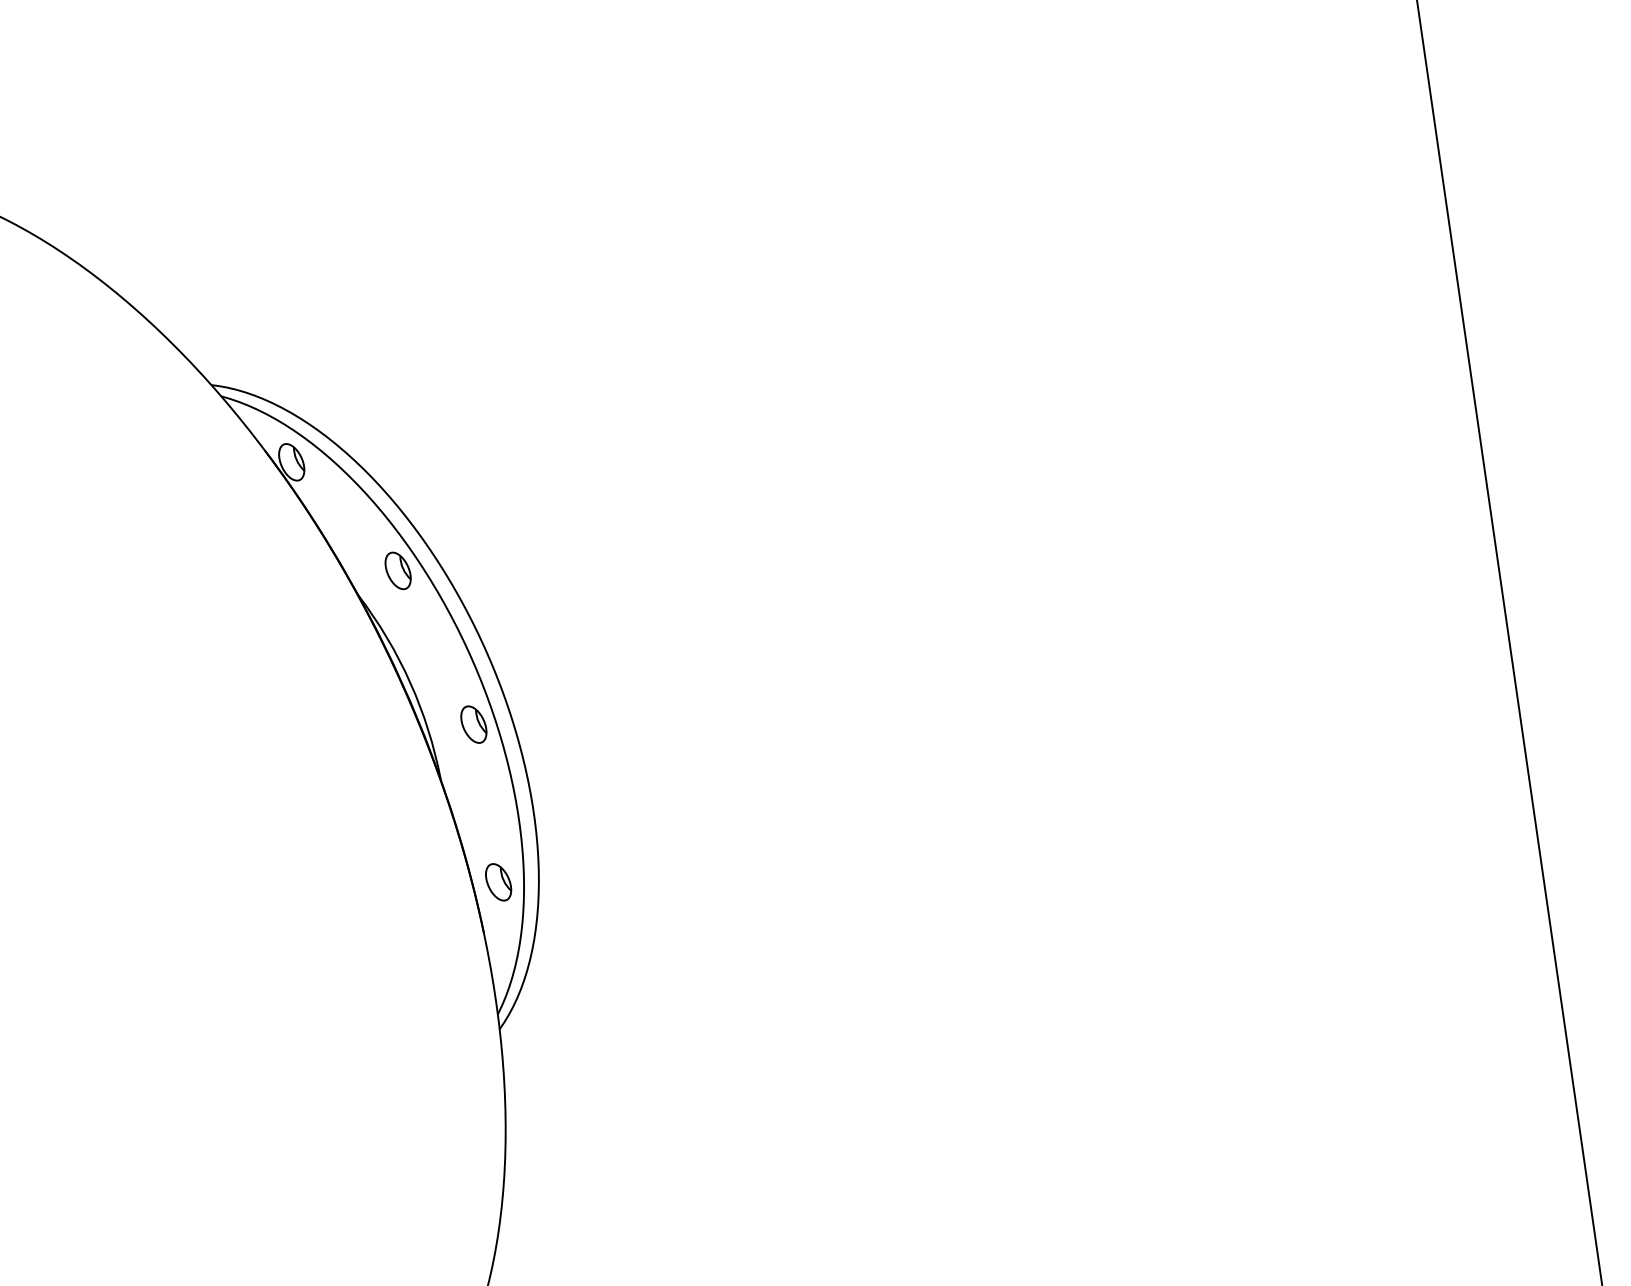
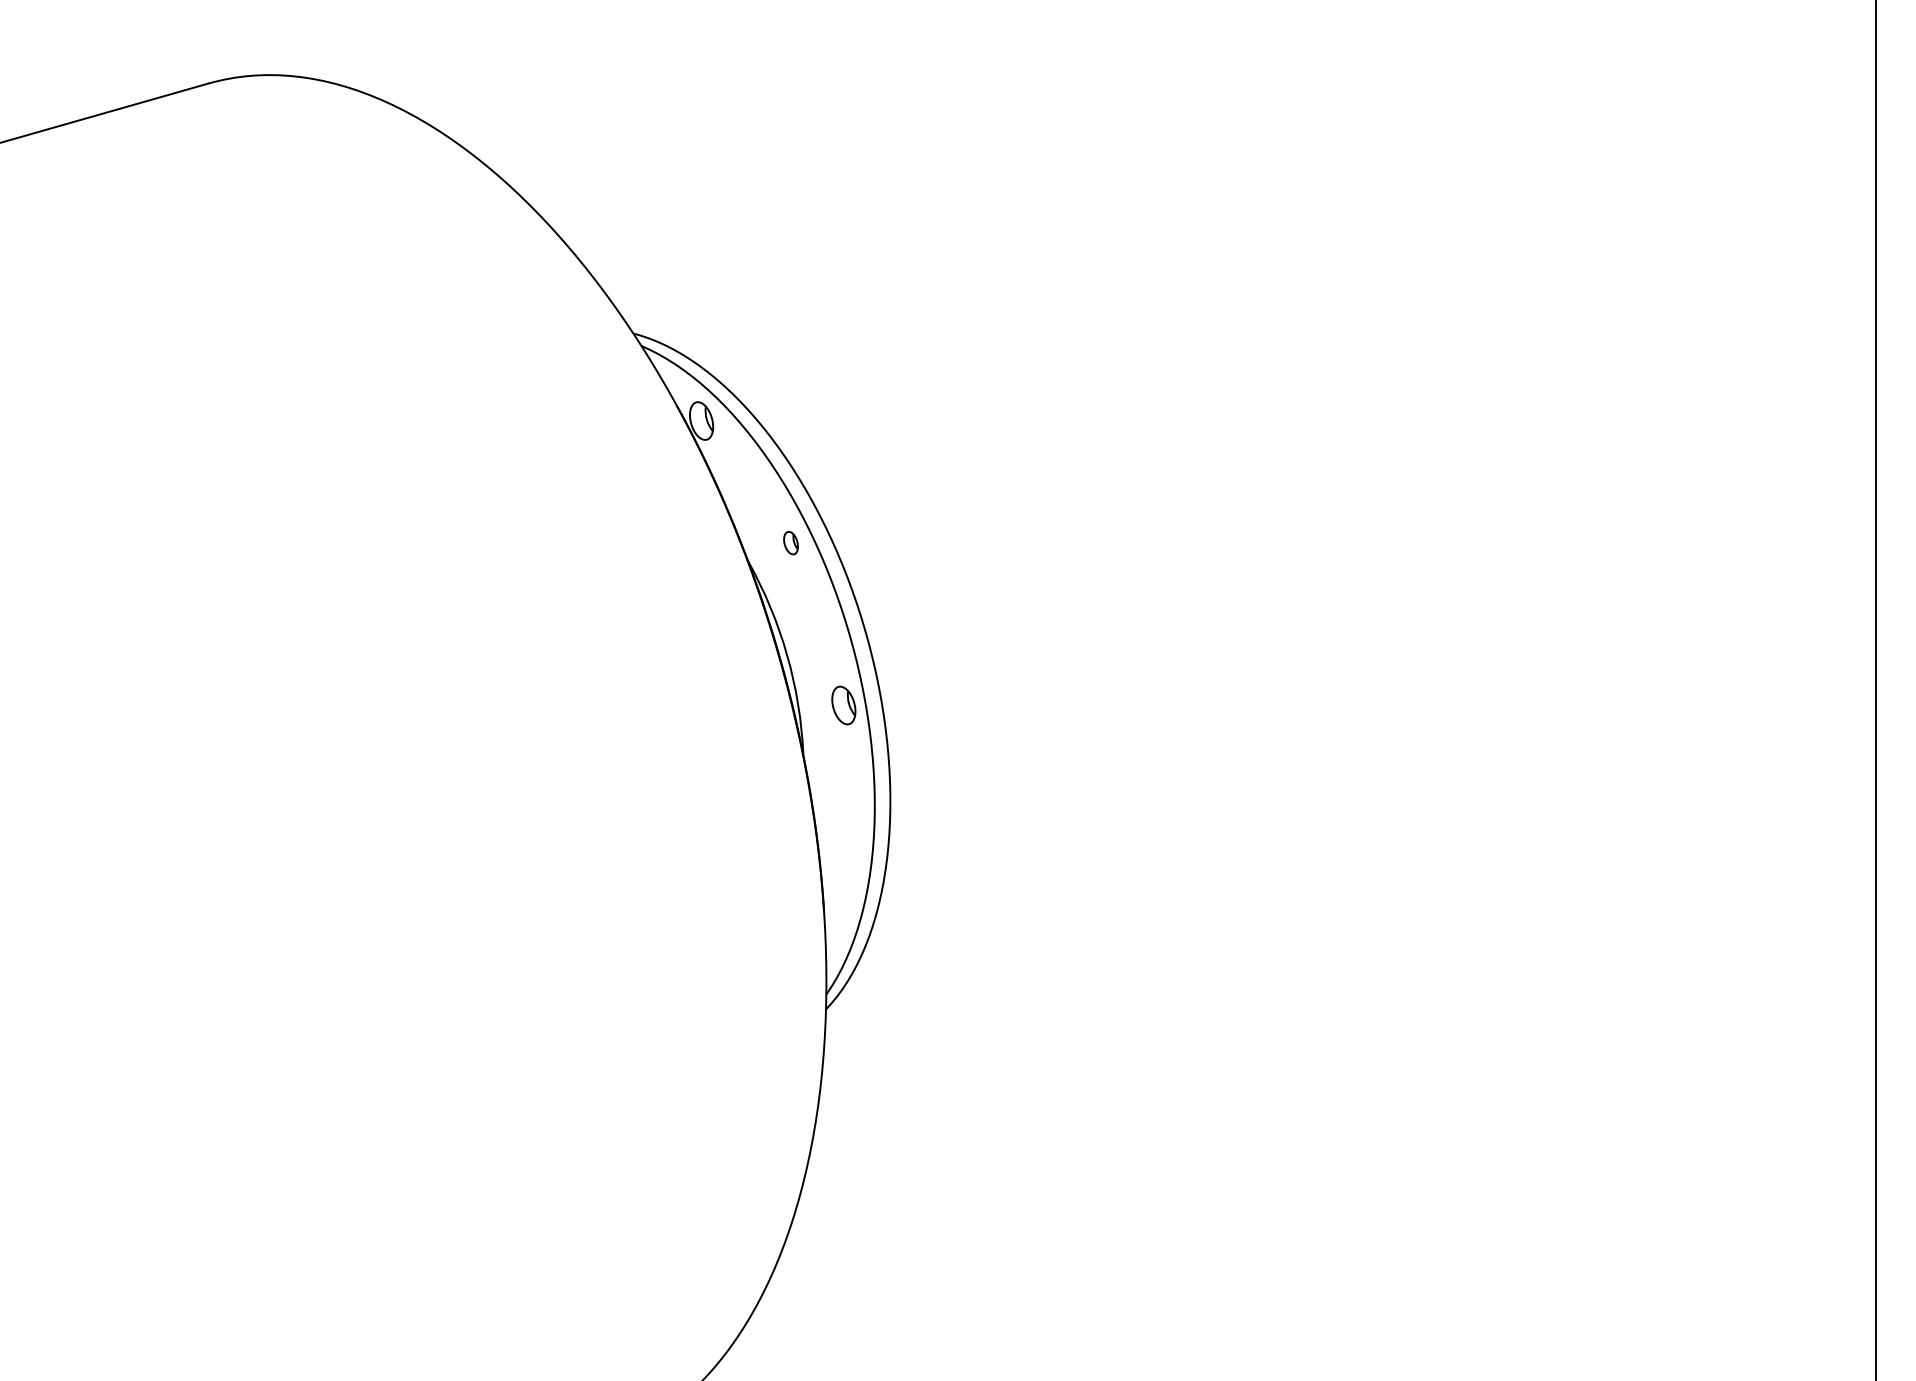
part: (397, 570) -> (790, 542), size x0.6
part: (498, 882) -> (845, 864), removed

